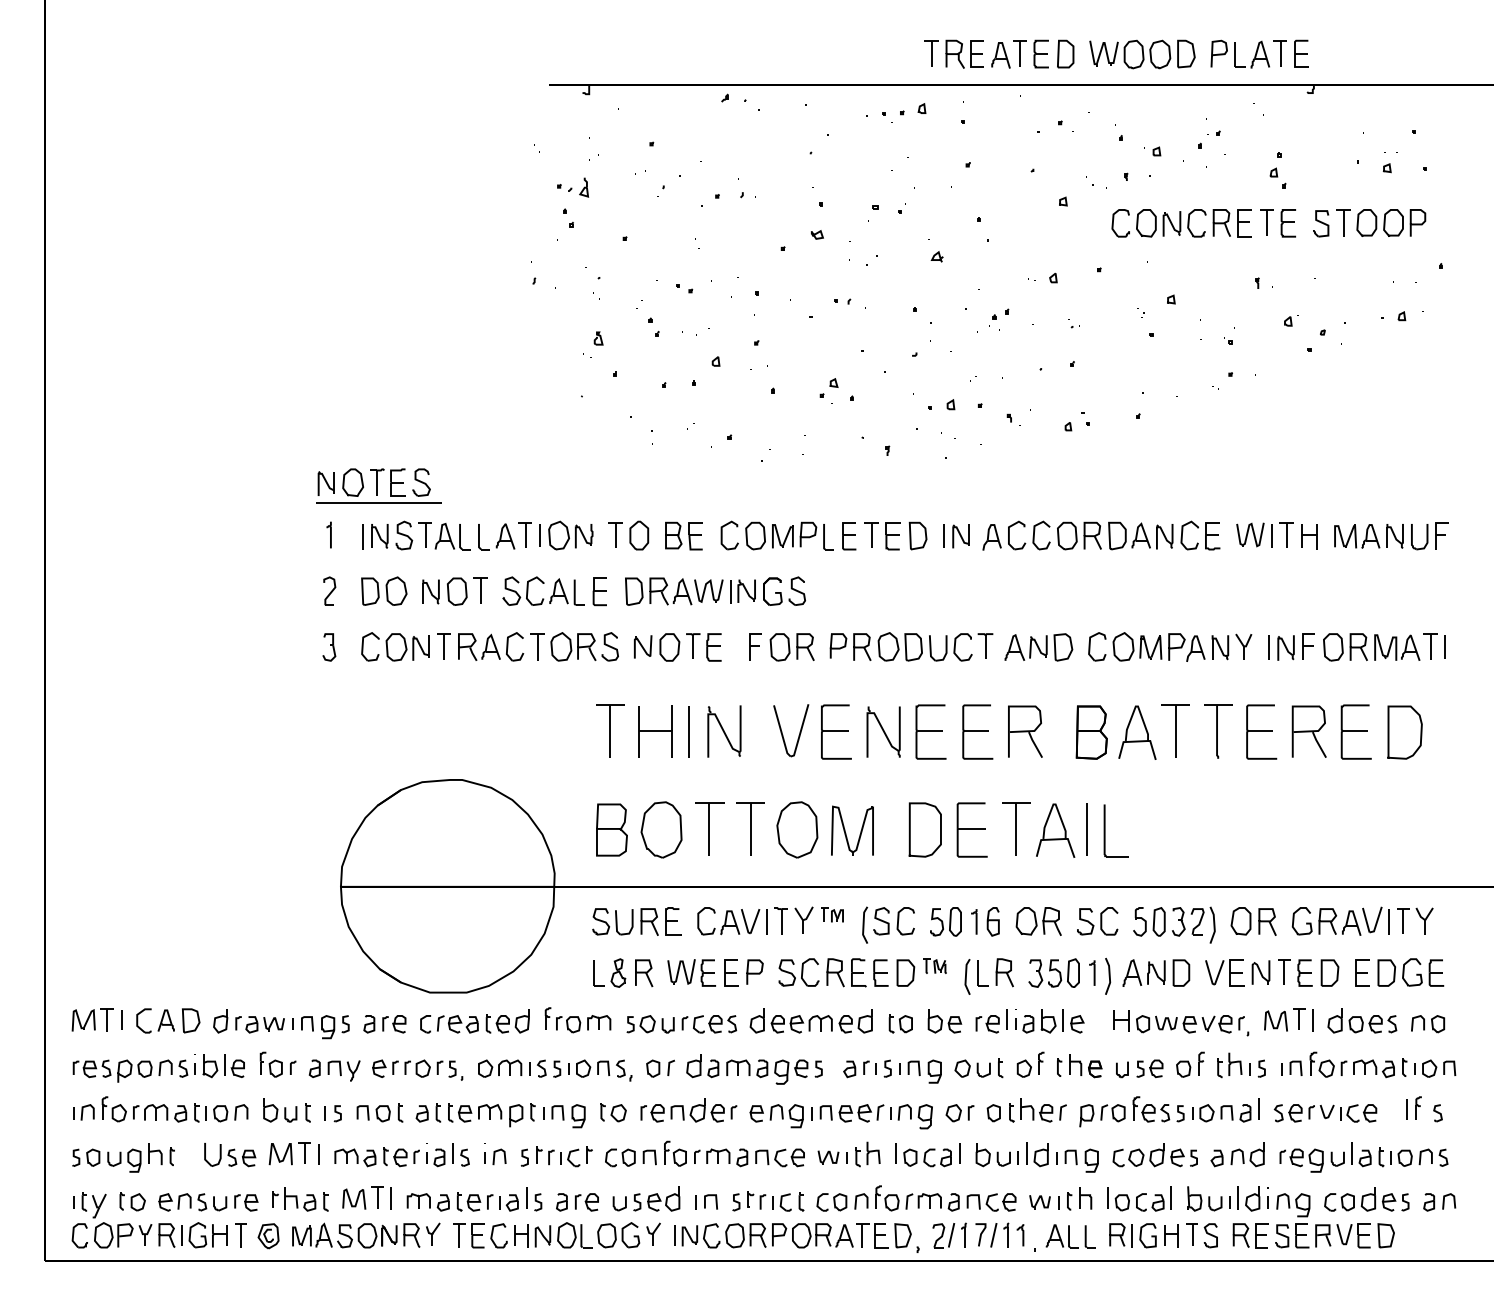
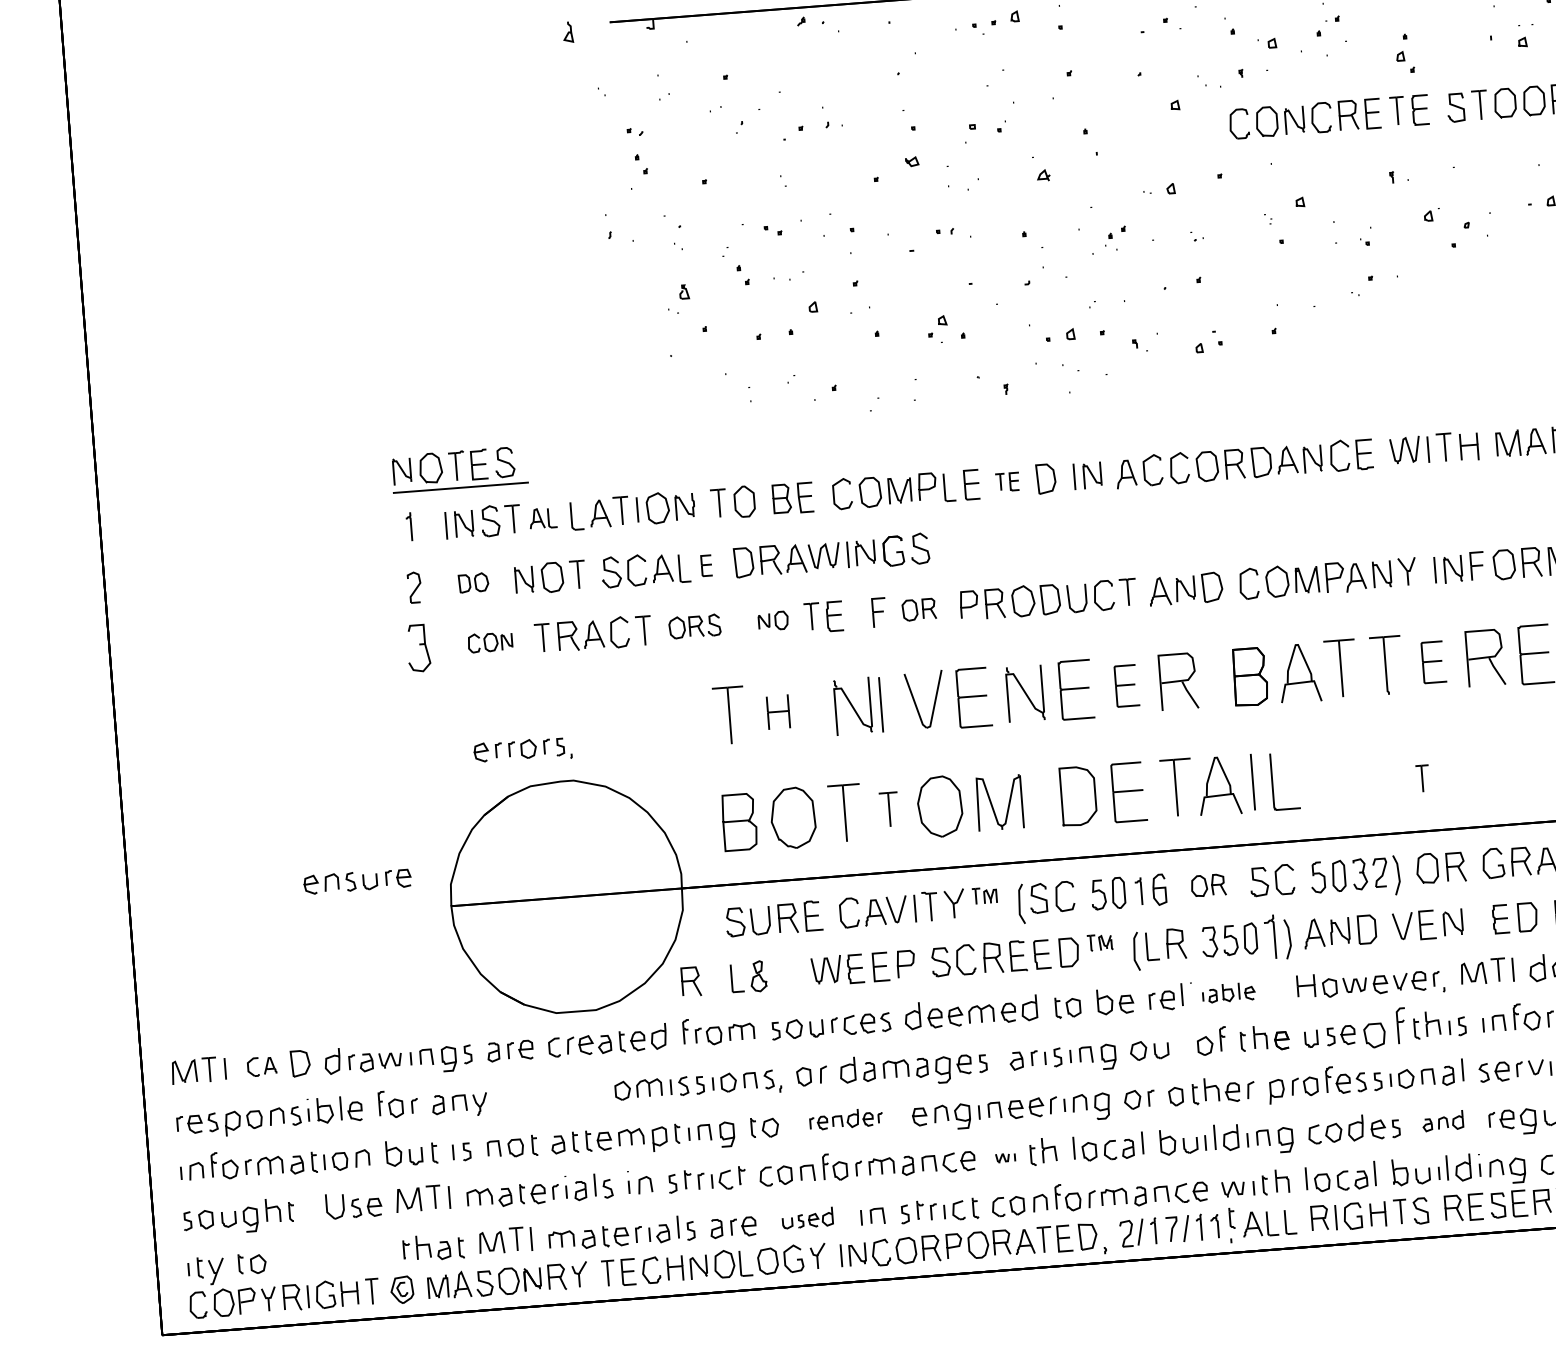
part: (584, 187) -> (568, 32), moved
part: (452, 536) -> (542, 518), size x0.7
part: (882, 536) -> (1007, 482), size x0.6
part: (384, 590) -> (473, 582), size x0.6
part: (599, 591) -> (706, 565), size x0.7
part: (395, 646) -> (490, 641), size x0.6
part: (584, 646) -> (694, 626), size x0.7
part: (329, 647) -> (419, 648), size x1.6
part: (657, 647) -> (773, 621), size x0.6
part: (791, 647) -> (918, 609), size x0.7
part: (655, 731) -> (778, 712), size x0.6
line: (688, 731) -> (880, 704), moved
part: (977, 731) -> (1126, 685), size x0.7
part: (1261, 731) -> (1433, 661), size x0.7
part: (750, 828) -> (889, 809), size x0.6
part: (1038, 921) -> (1208, 885), size x0.7
part: (1284, 971) -> (1423, 777), moved
part: (1092, 972) -> (1270, 936), size x1.6
part: (644, 973) -> (691, 981), moved
part: (155, 1020) -> (261, 1066), size x0.7
part: (1049, 1021) -> (1228, 992), size x0.7
part: (1190, 1064) -> (1384, 1027), size x1.4
part: (1000, 1068) -> (1231, 1218), moved
part: (417, 1069) -> (522, 750), moved
part: (688, 1110) -> (845, 1119), size x0.7
part: (1237, 1154) -> (1442, 1120), size x0.7
part: (832, 1157) -> (1005, 1157), size x0.6
part: (646, 1198) -> (807, 1217), size x0.7
part: (208, 1202) -> (357, 881), moved

